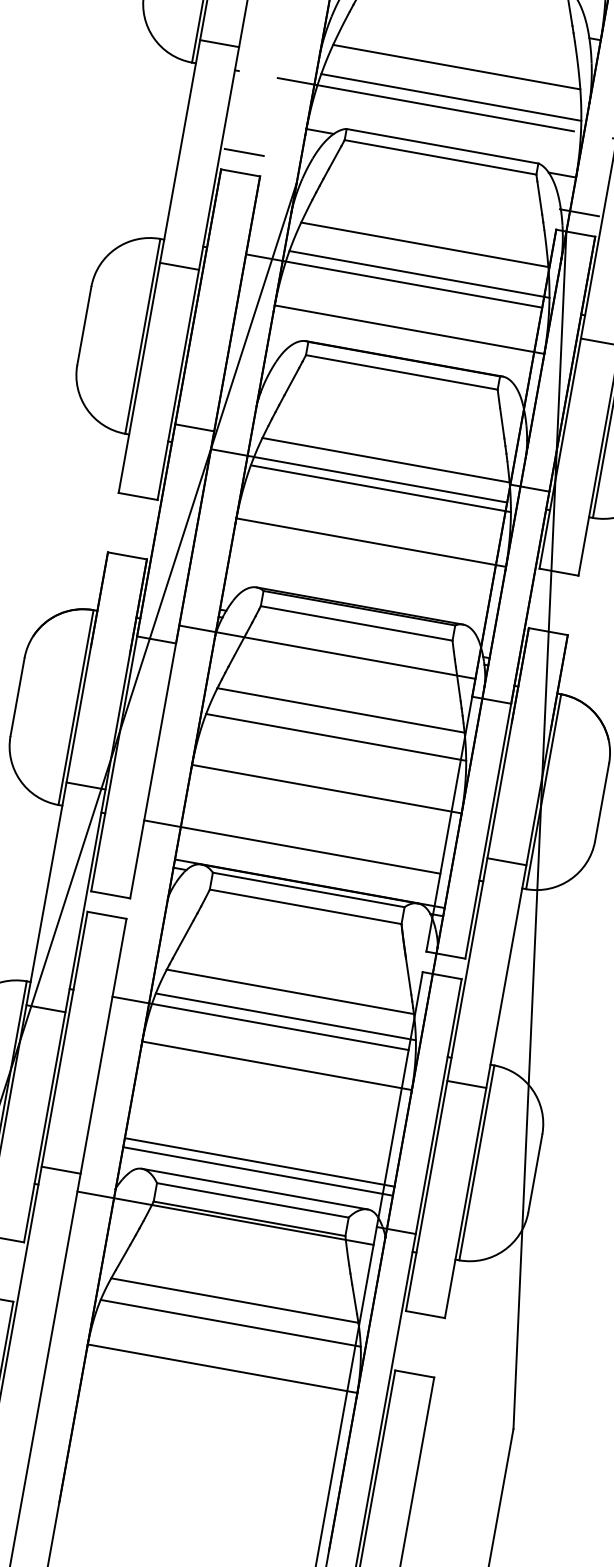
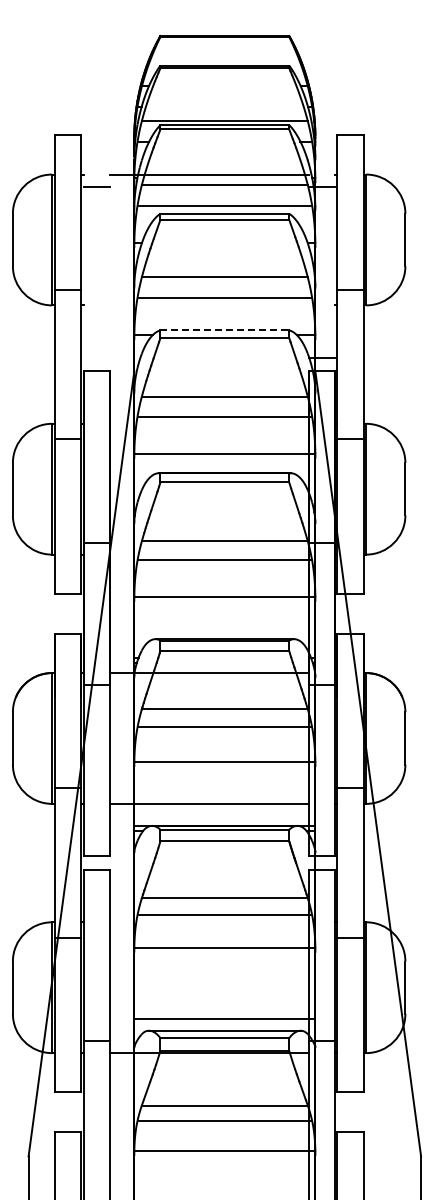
line: (424, 104) -> (208, 305), removed
line: (443, 146) -> (225, 330), solid -> dashed
line: (244, 152) -> (96, 357), removed
line: (393, 280) -> (208, 423), removed
line: (358, 475) -> (208, 554), removed
line: (259, 1023) -> (208, 922), removed
line: (259, 1161) -> (224, 1012), removed

